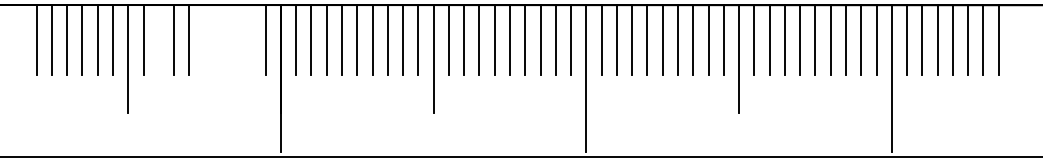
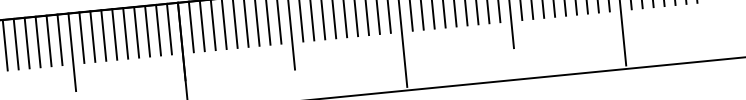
line: (158, 39) -> (92, 36), added
line: (204, 39) -> (125, 32), added
line: (219, 39) -> (136, 31), added
line: (235, 39) -> (147, 30), added
line: (250, 39) -> (158, 29), added

